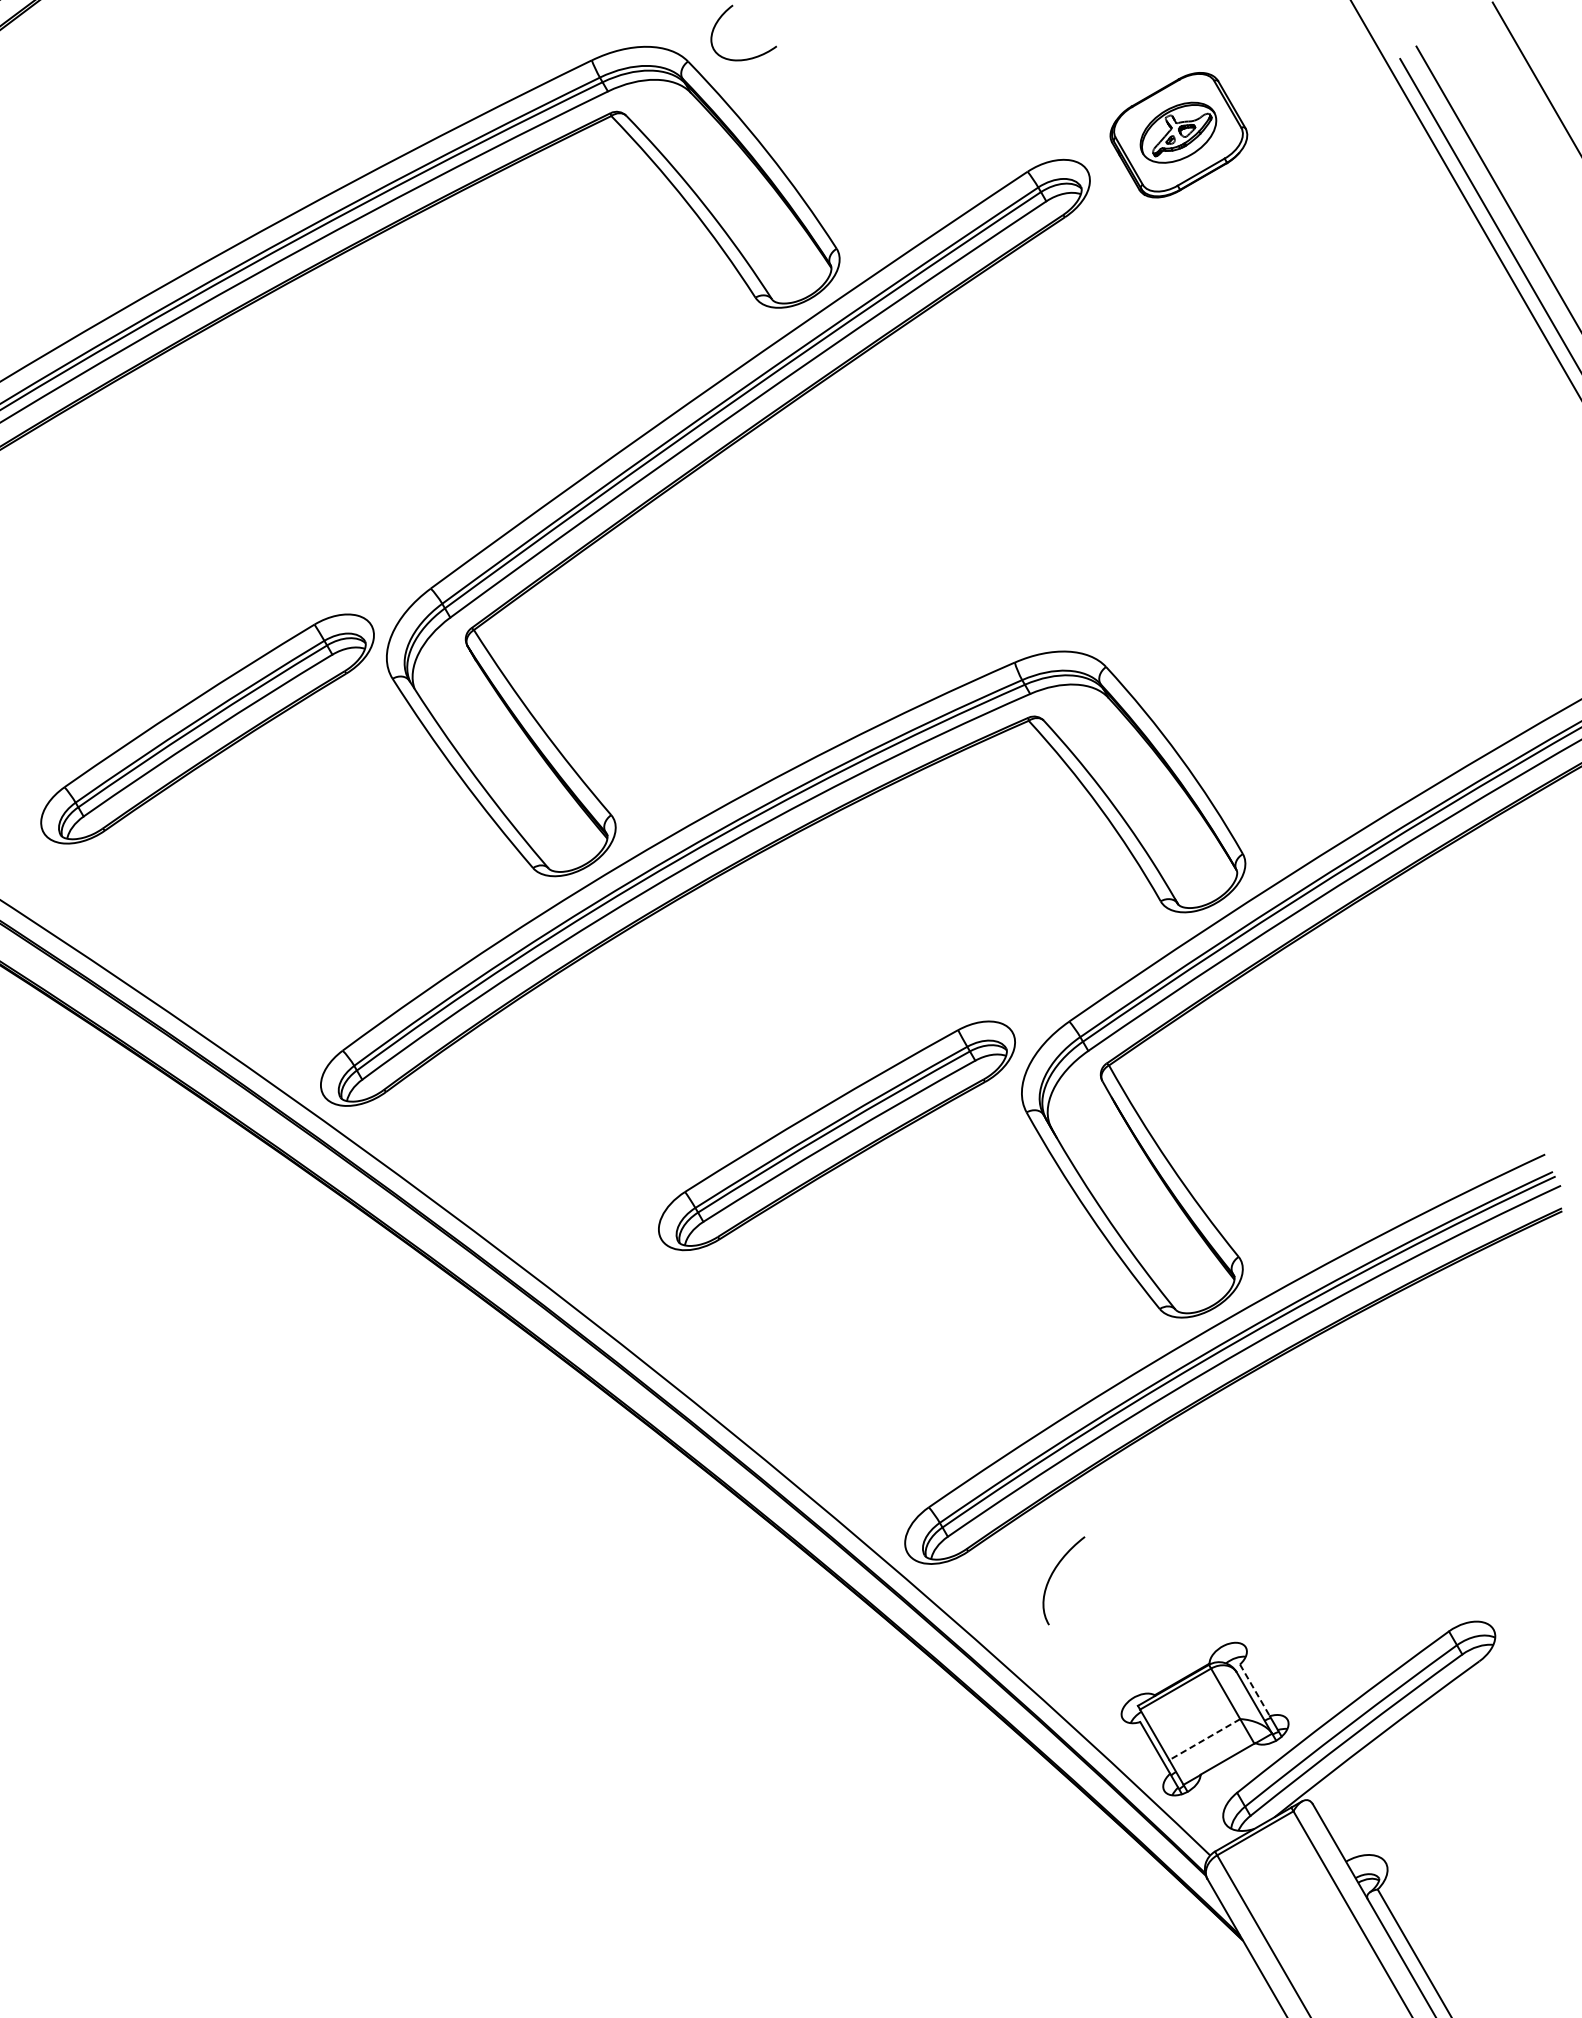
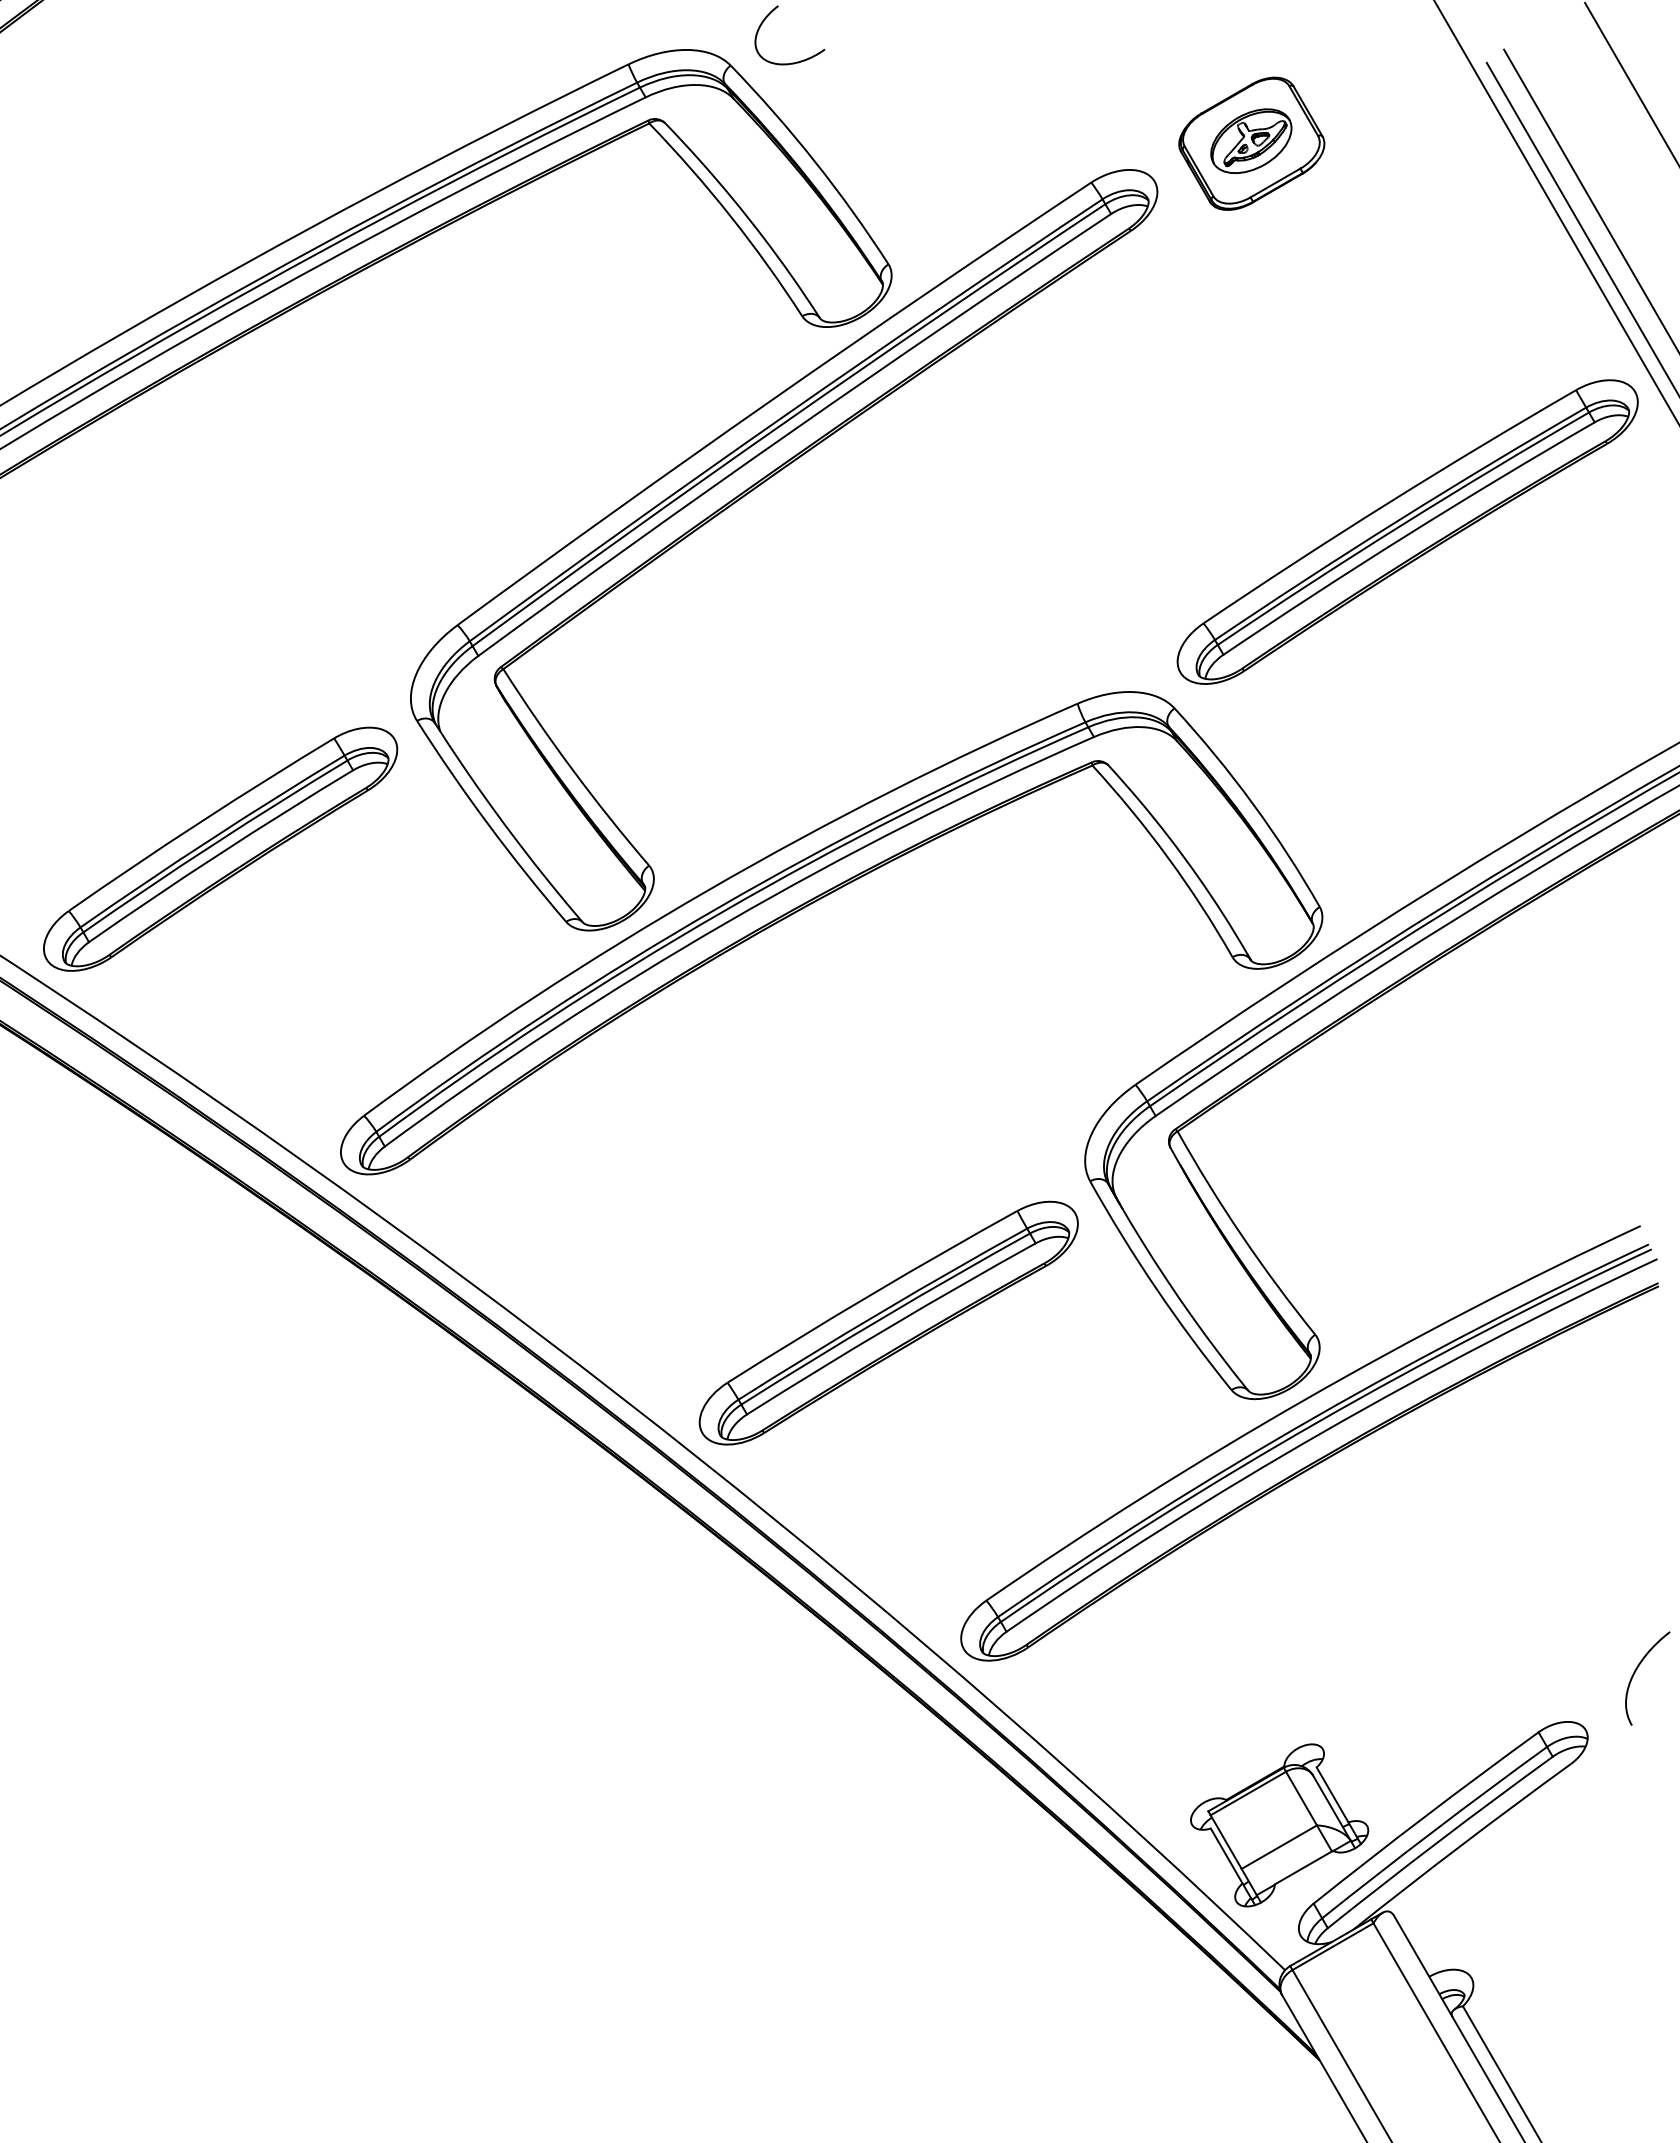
part: (1325, 500) -> (1407, 531), added
part: (207, 728) -> (220, 848), moved
part: (836, 1135) -> (888, 1322), moved
curve: (1052, 1576) -> (1635, 1673), moved
line: (1254, 1689) -> (1332, 1794), dashed -> solid
line: (1204, 1739) -> (1278, 1847), dashed -> solid

